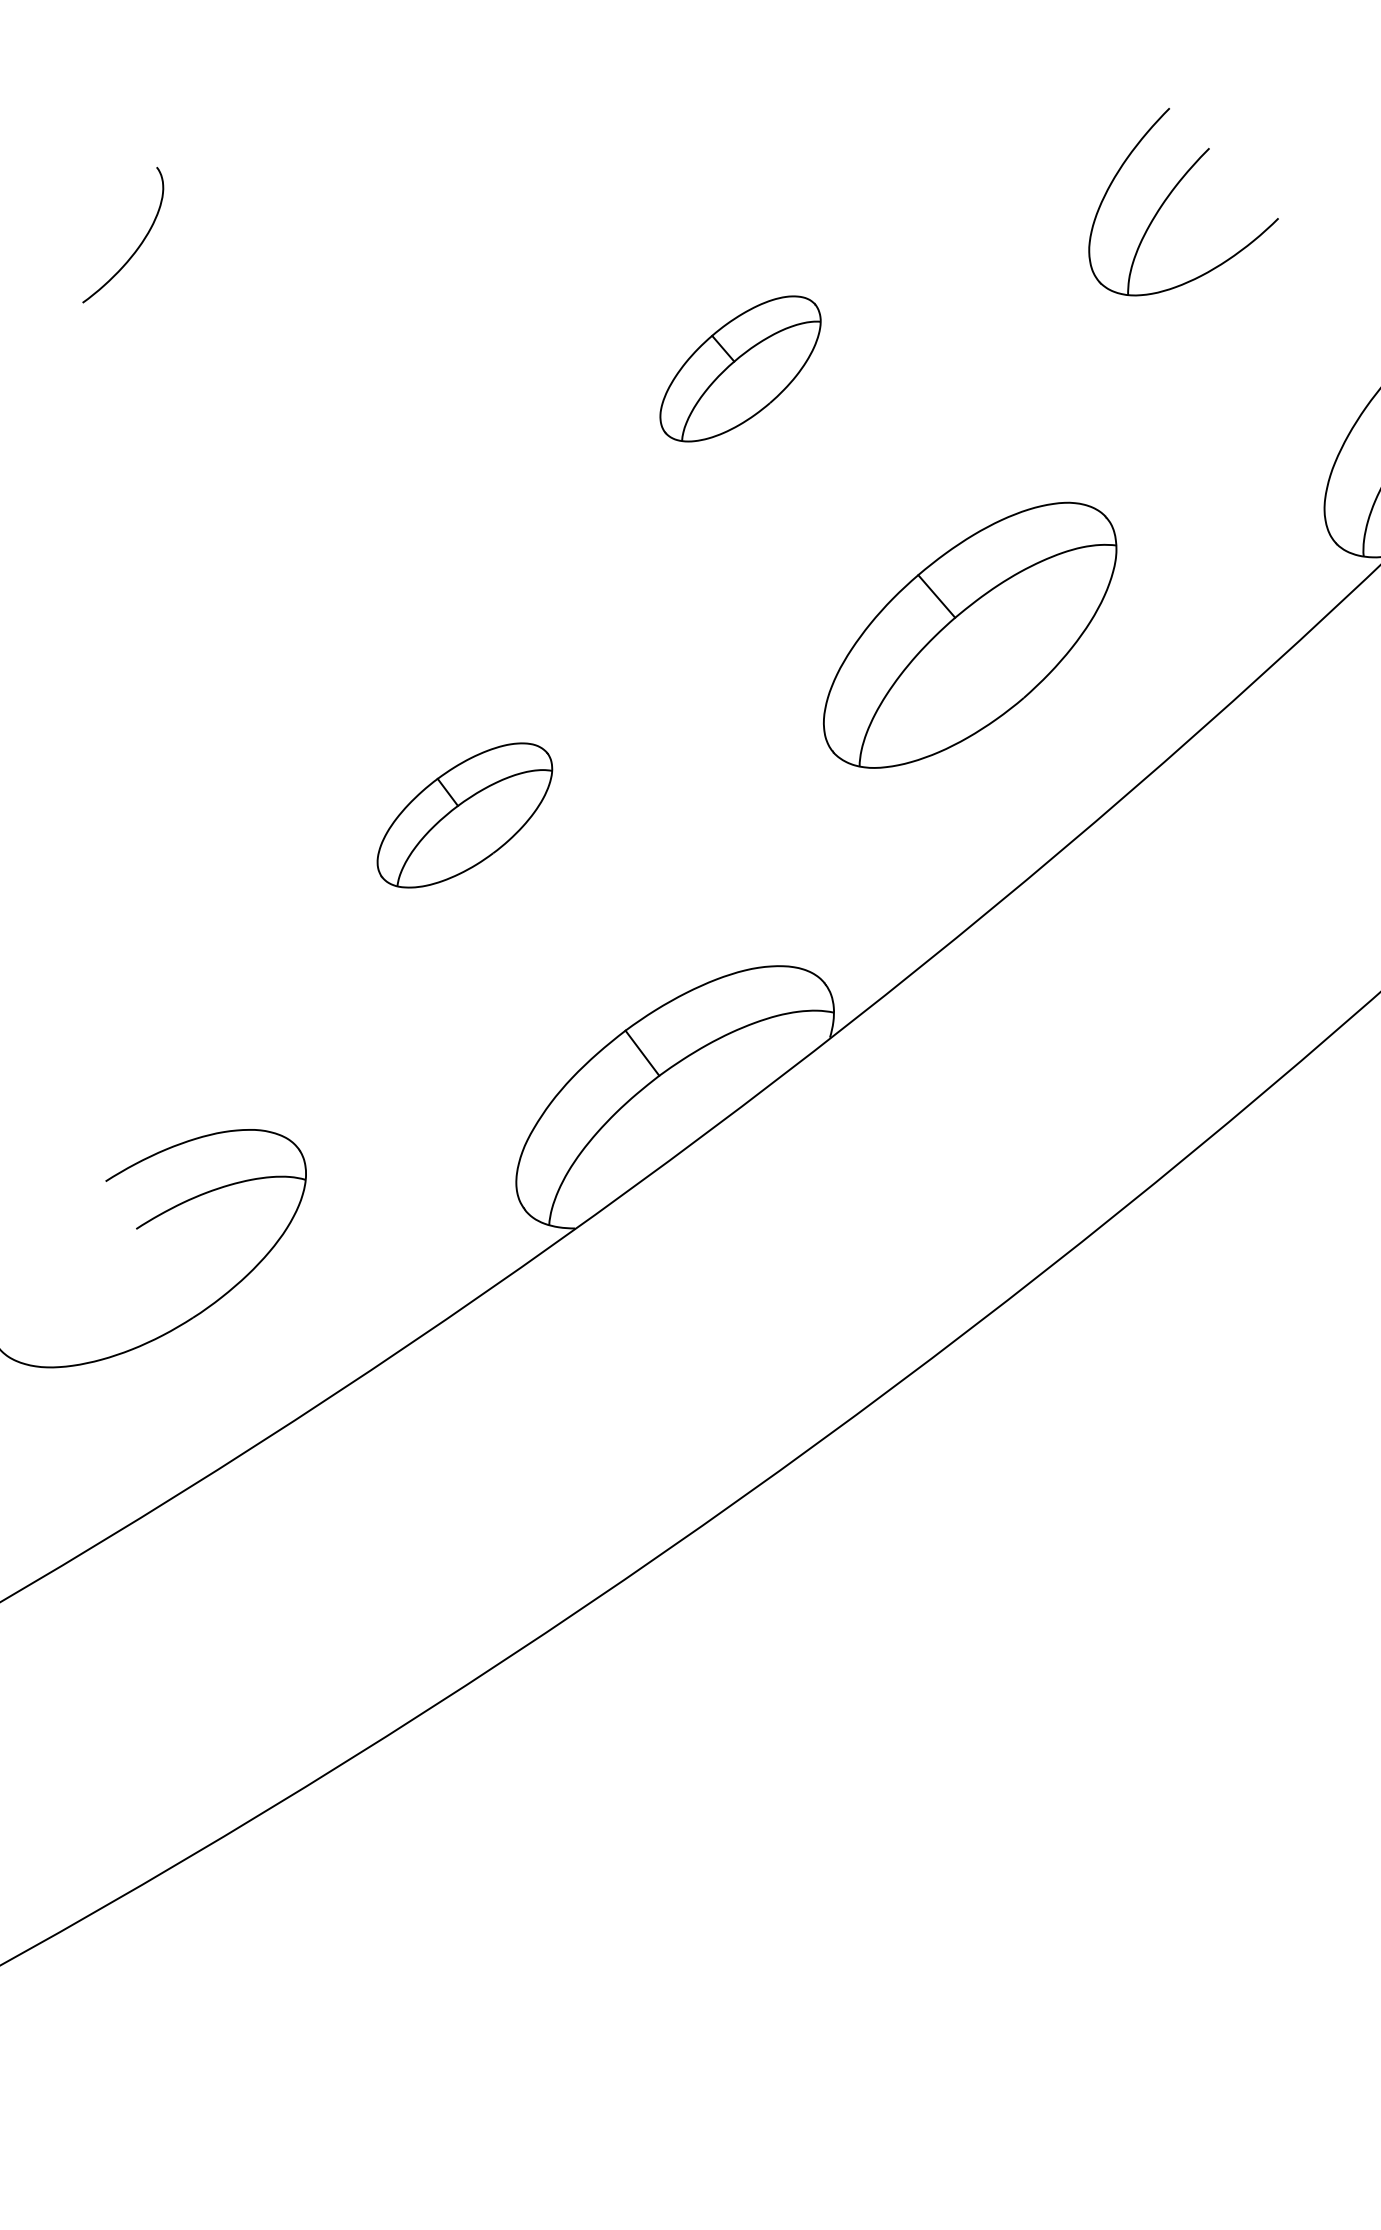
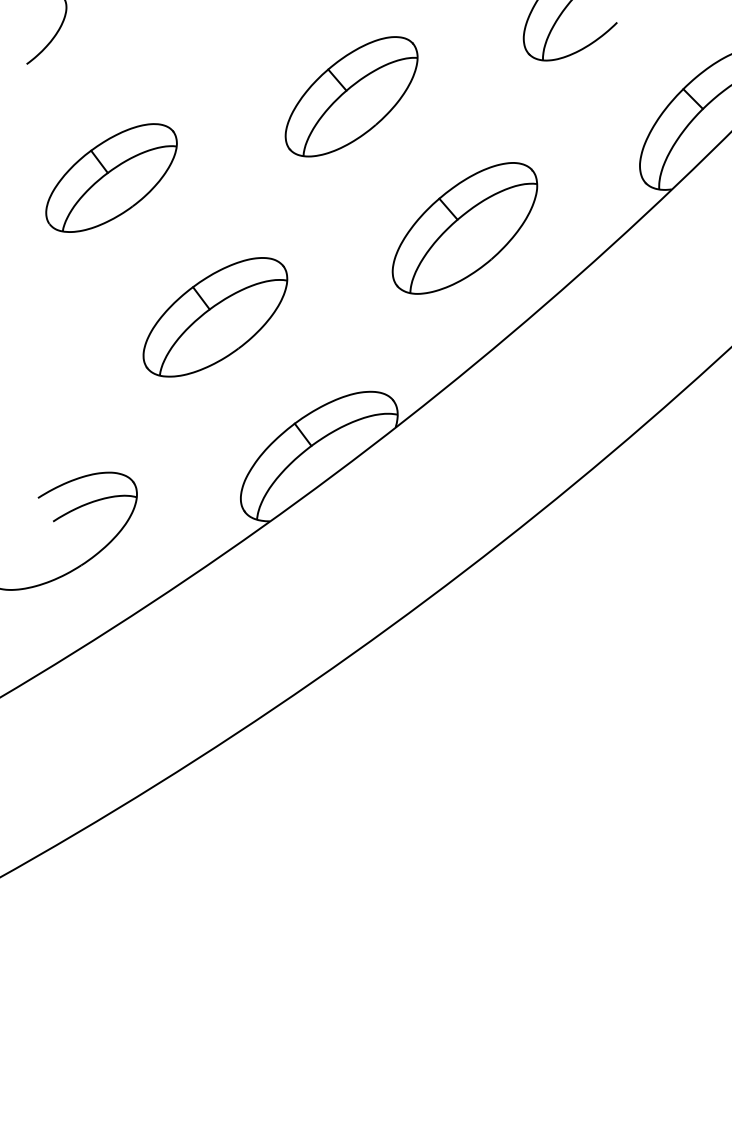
part: (740, 368) -> (351, 96), size x1.67
part: (254, 532) -> (111, 177), added
part: (465, 815) -> (215, 317), size x1.67

